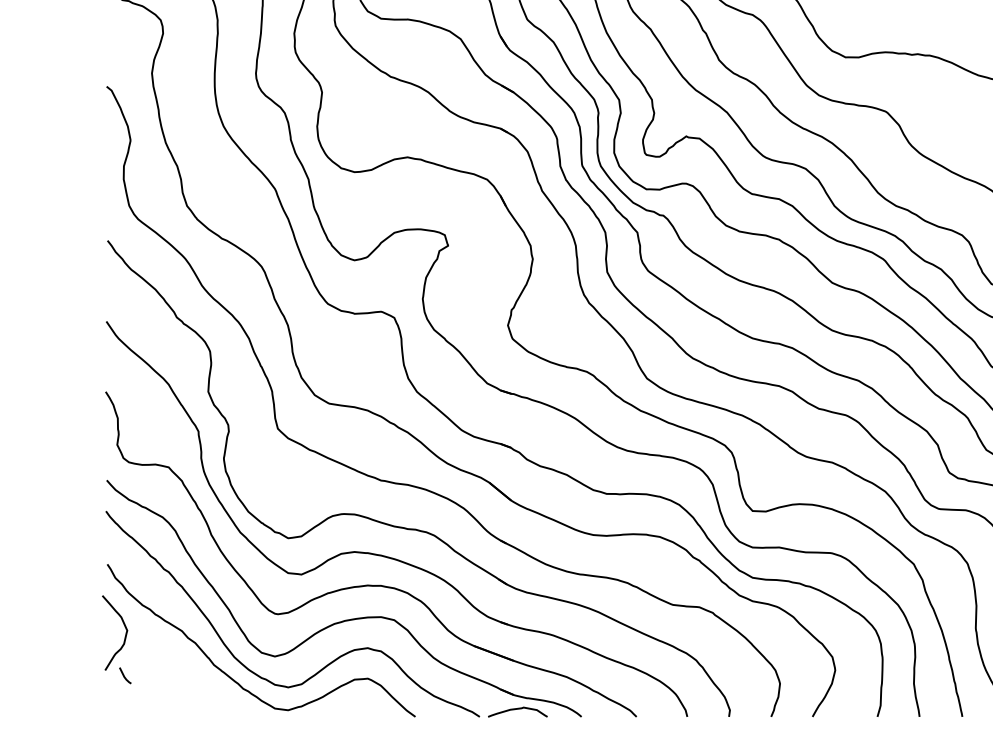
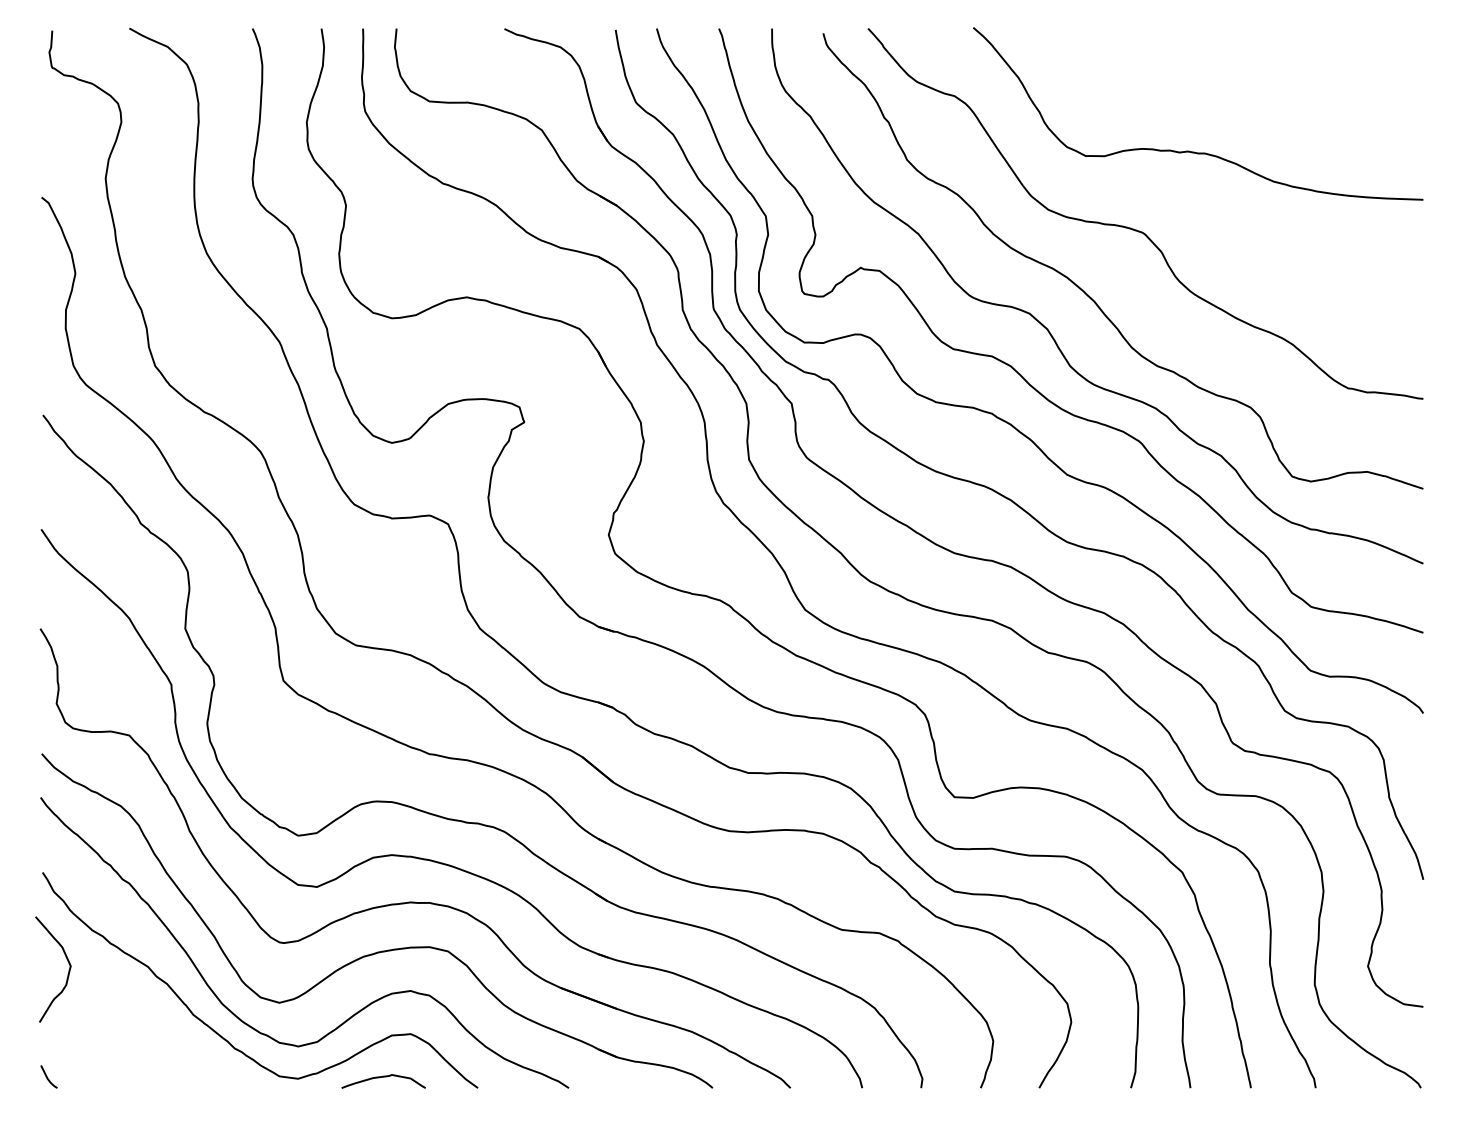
line: (124, 675) -> (47, 1076), moved
curve: (517, 709) -> (383, 1077), moved

